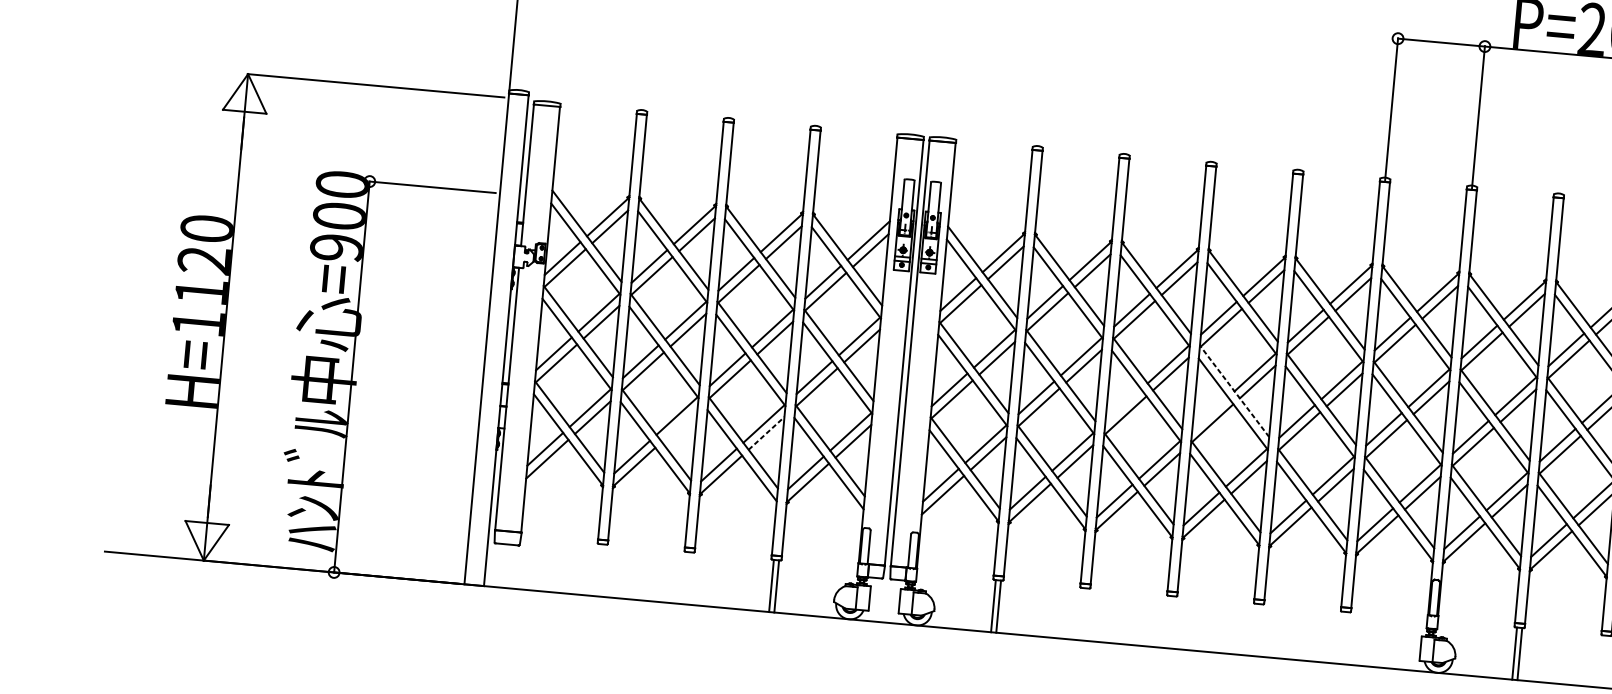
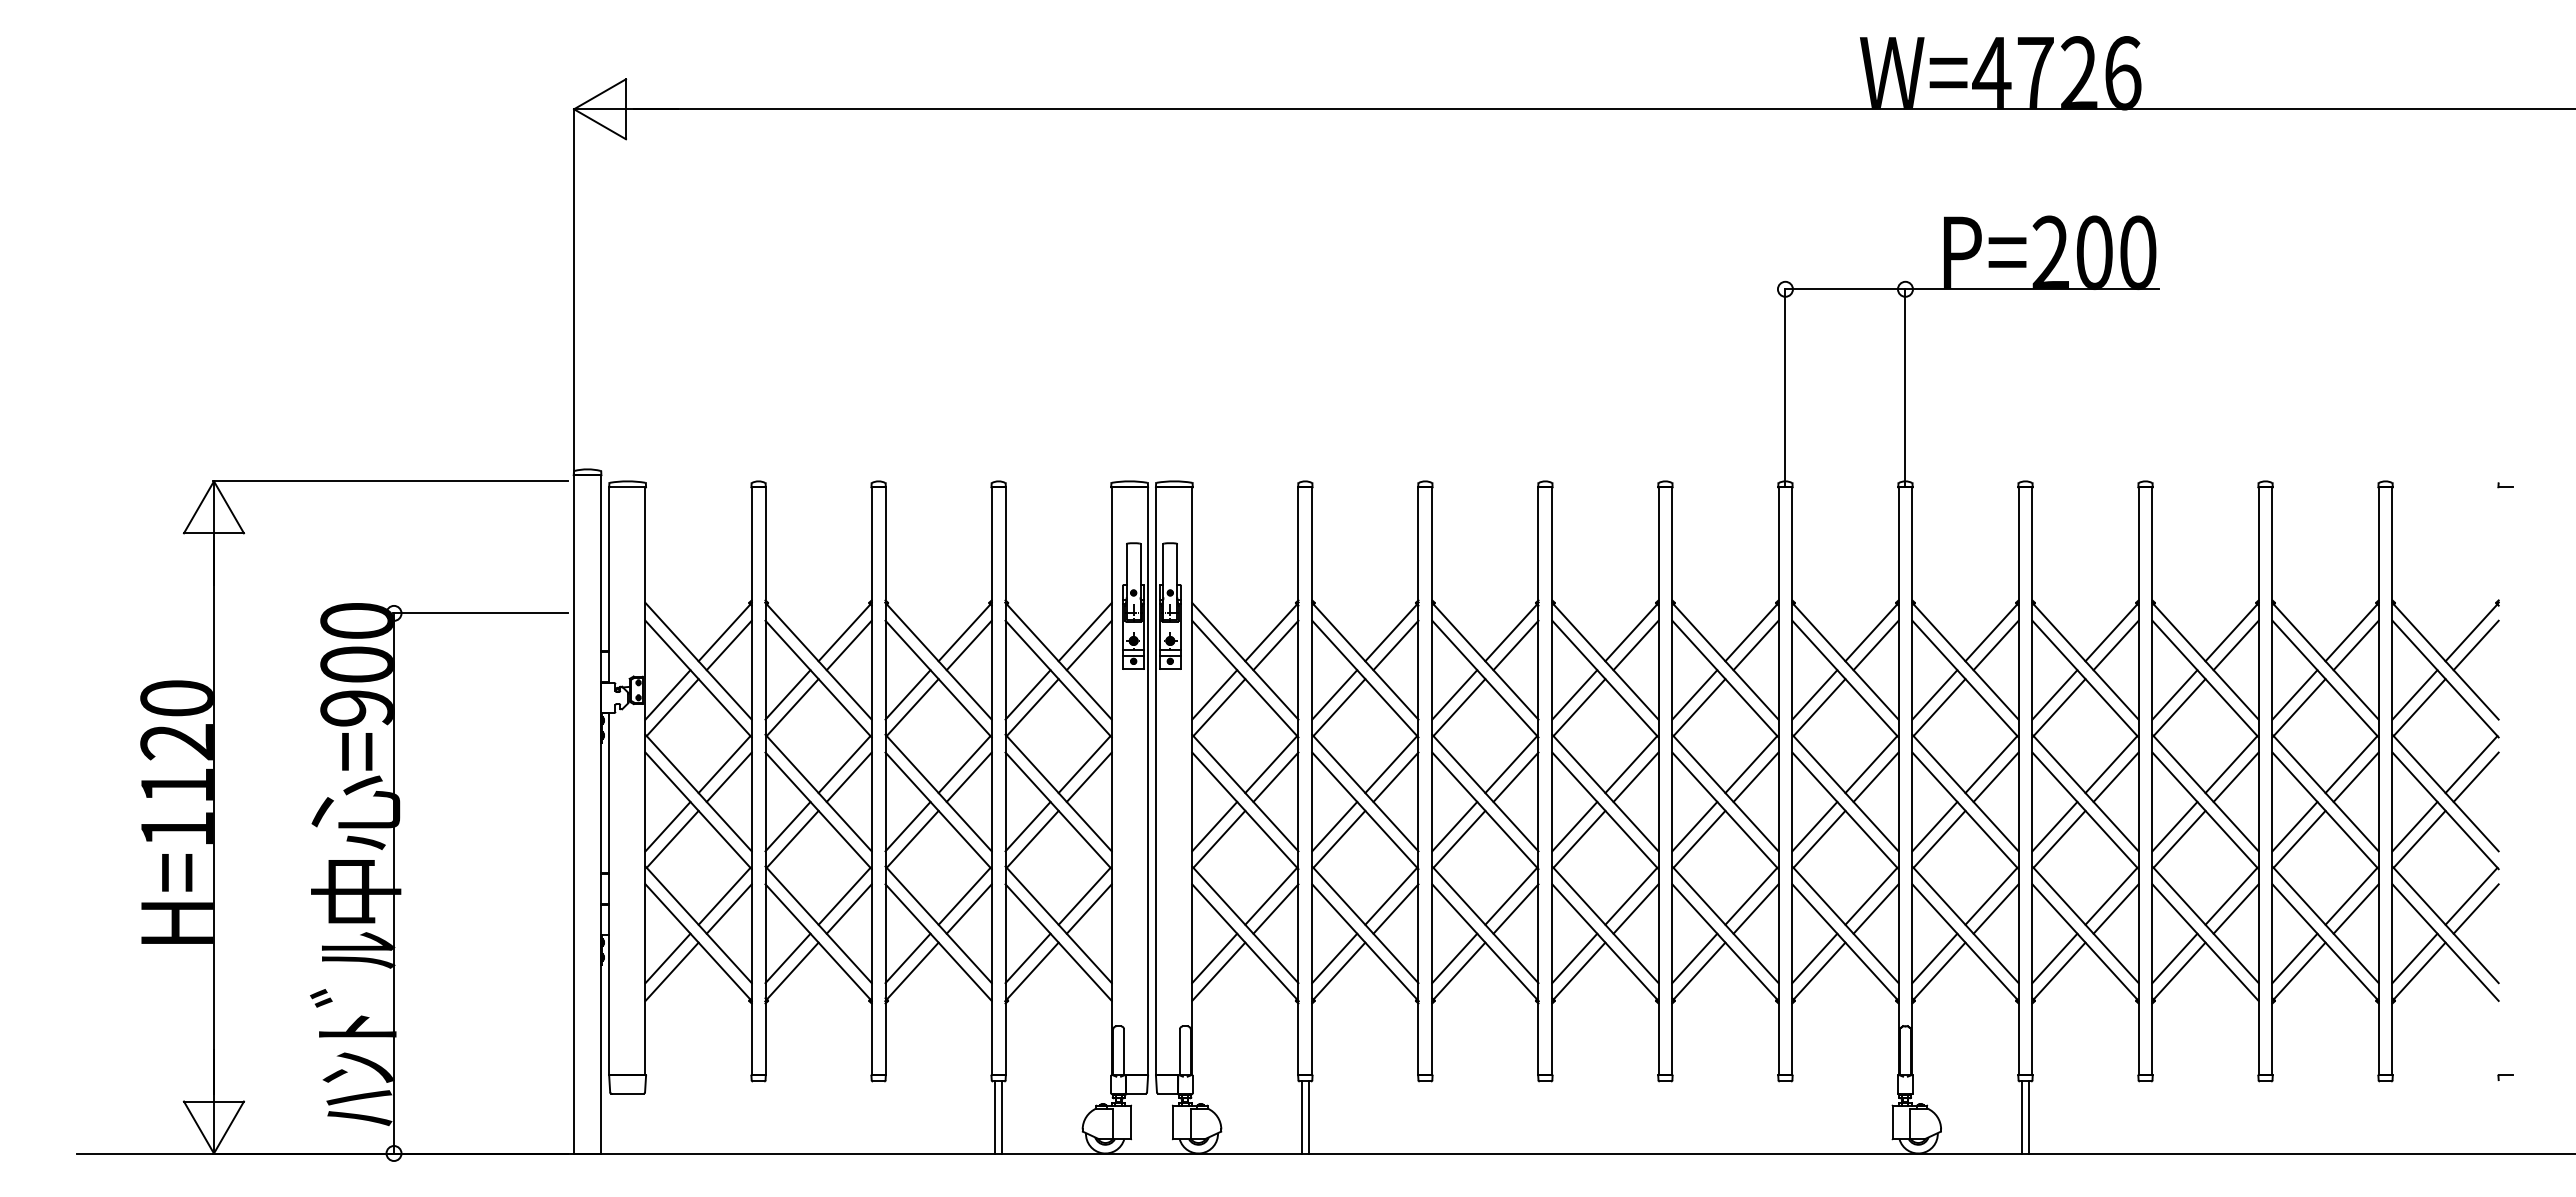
line: (1234, 391) -> (1605, 793), dashed -> solid
line: (1123, 405) -> (1454, 826), added
line: (1210, 413) -> (1574, 826), added
line: (679, 425) -> (848, 908), added
line: (766, 433) -> (969, 908), dashed -> solid

